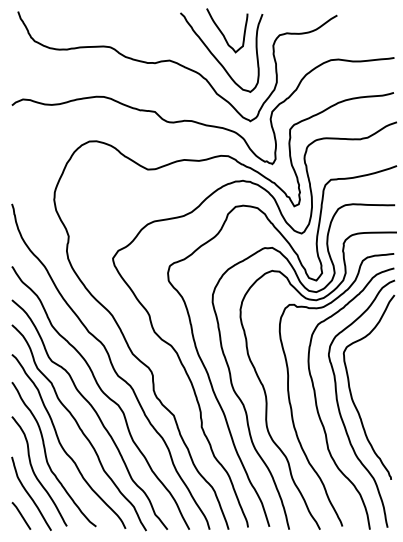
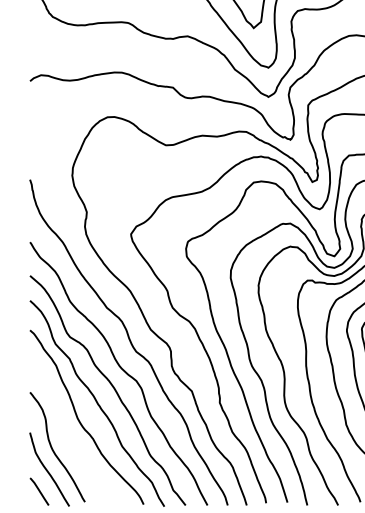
curve: (47, 457) -> (65, 433), removed

